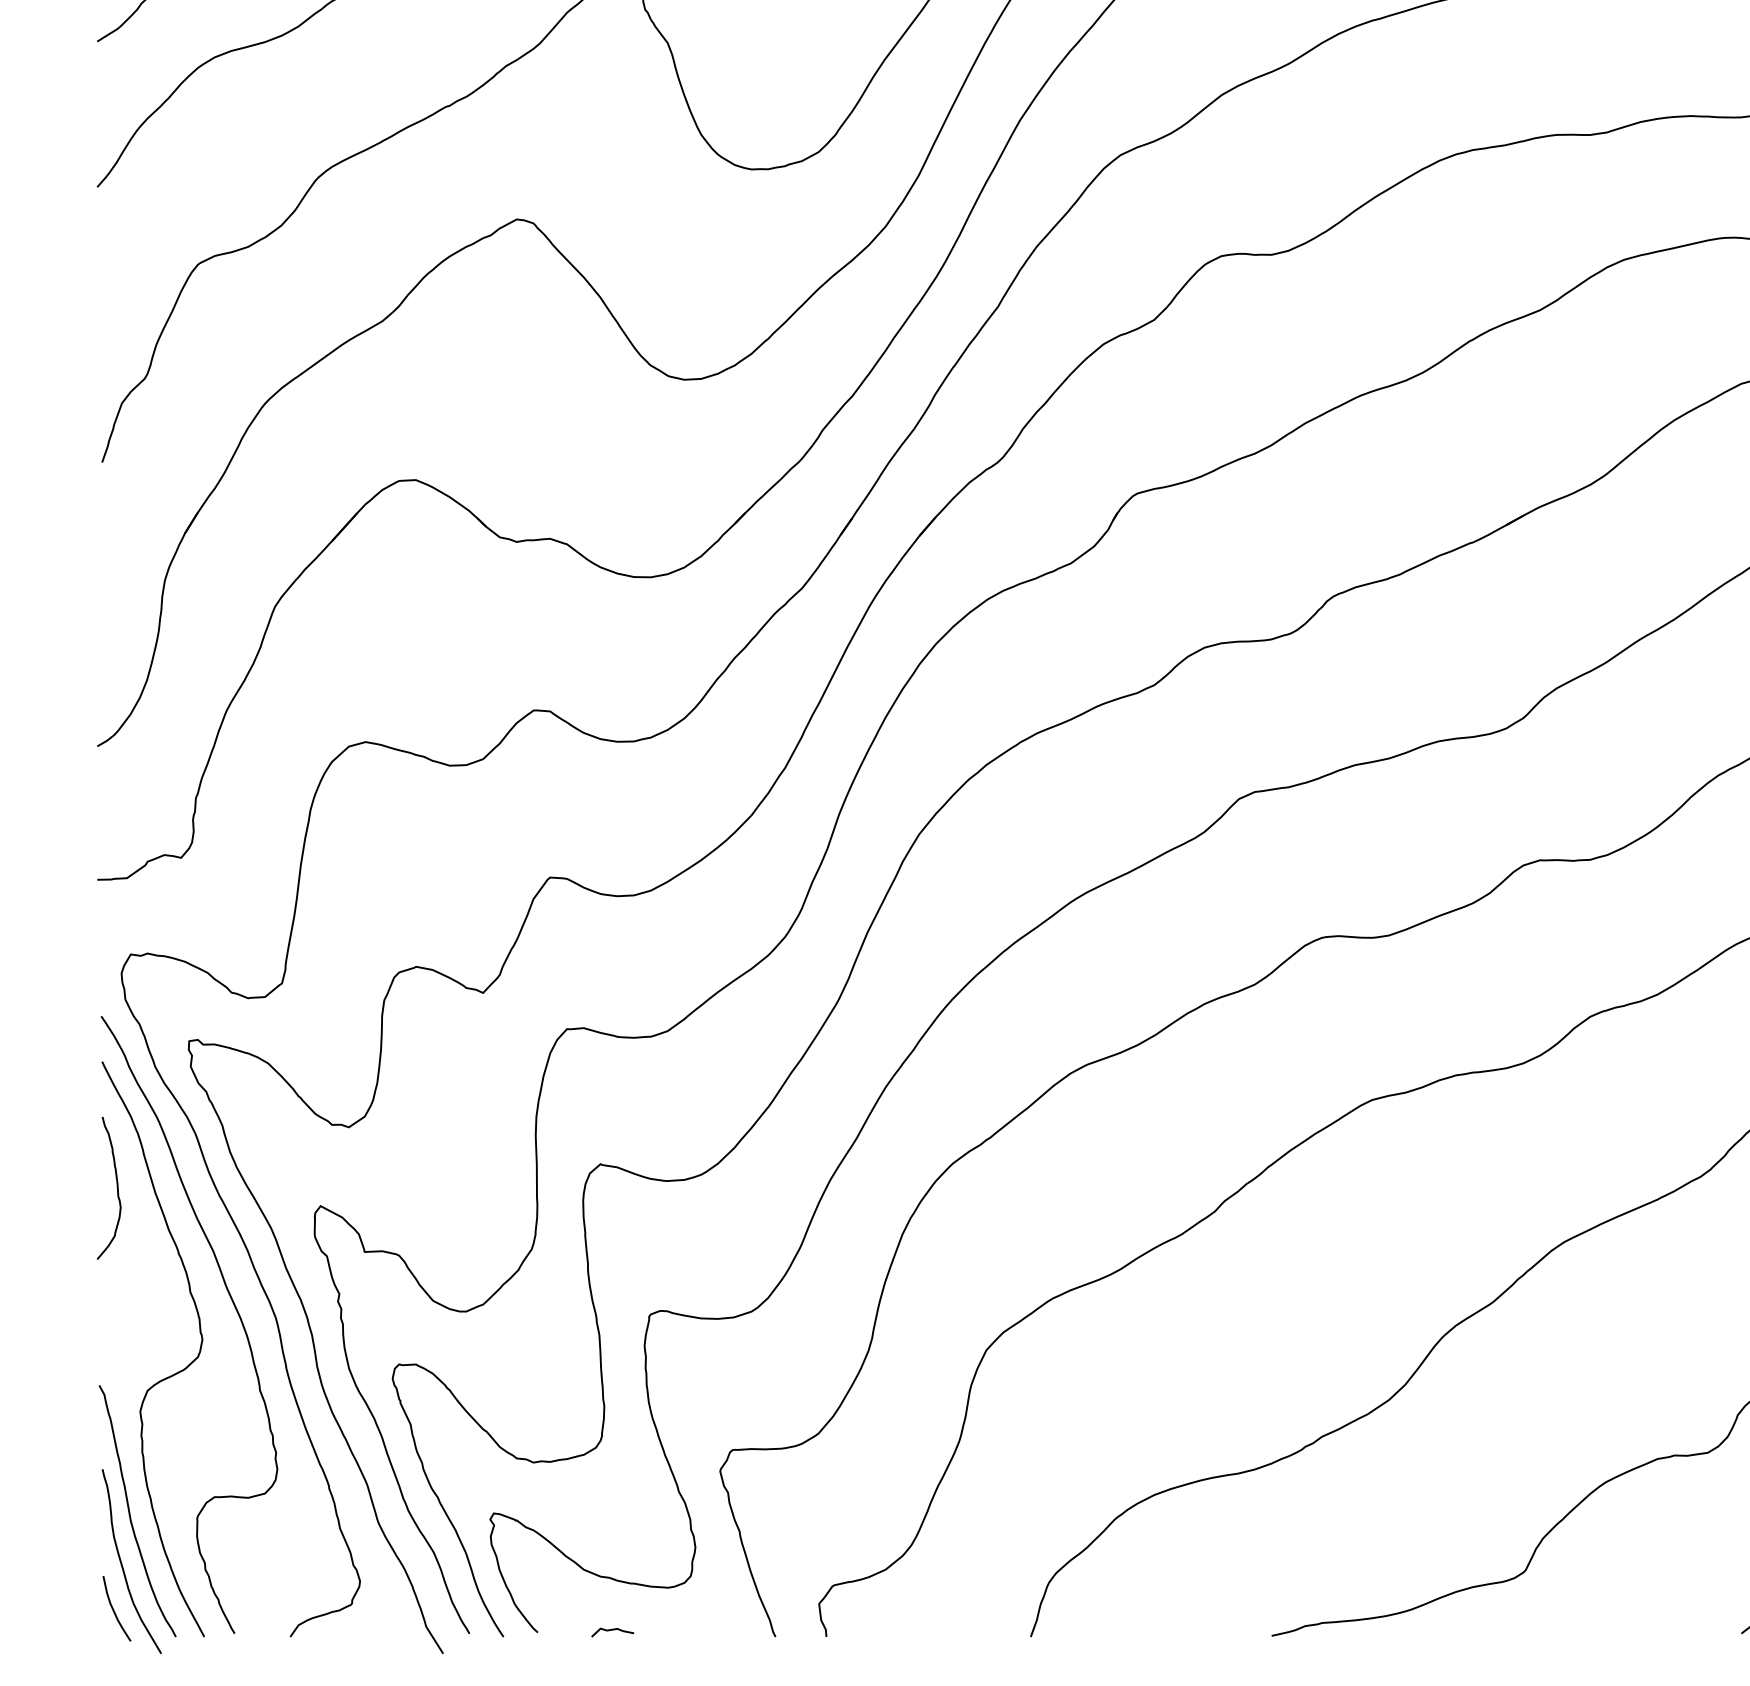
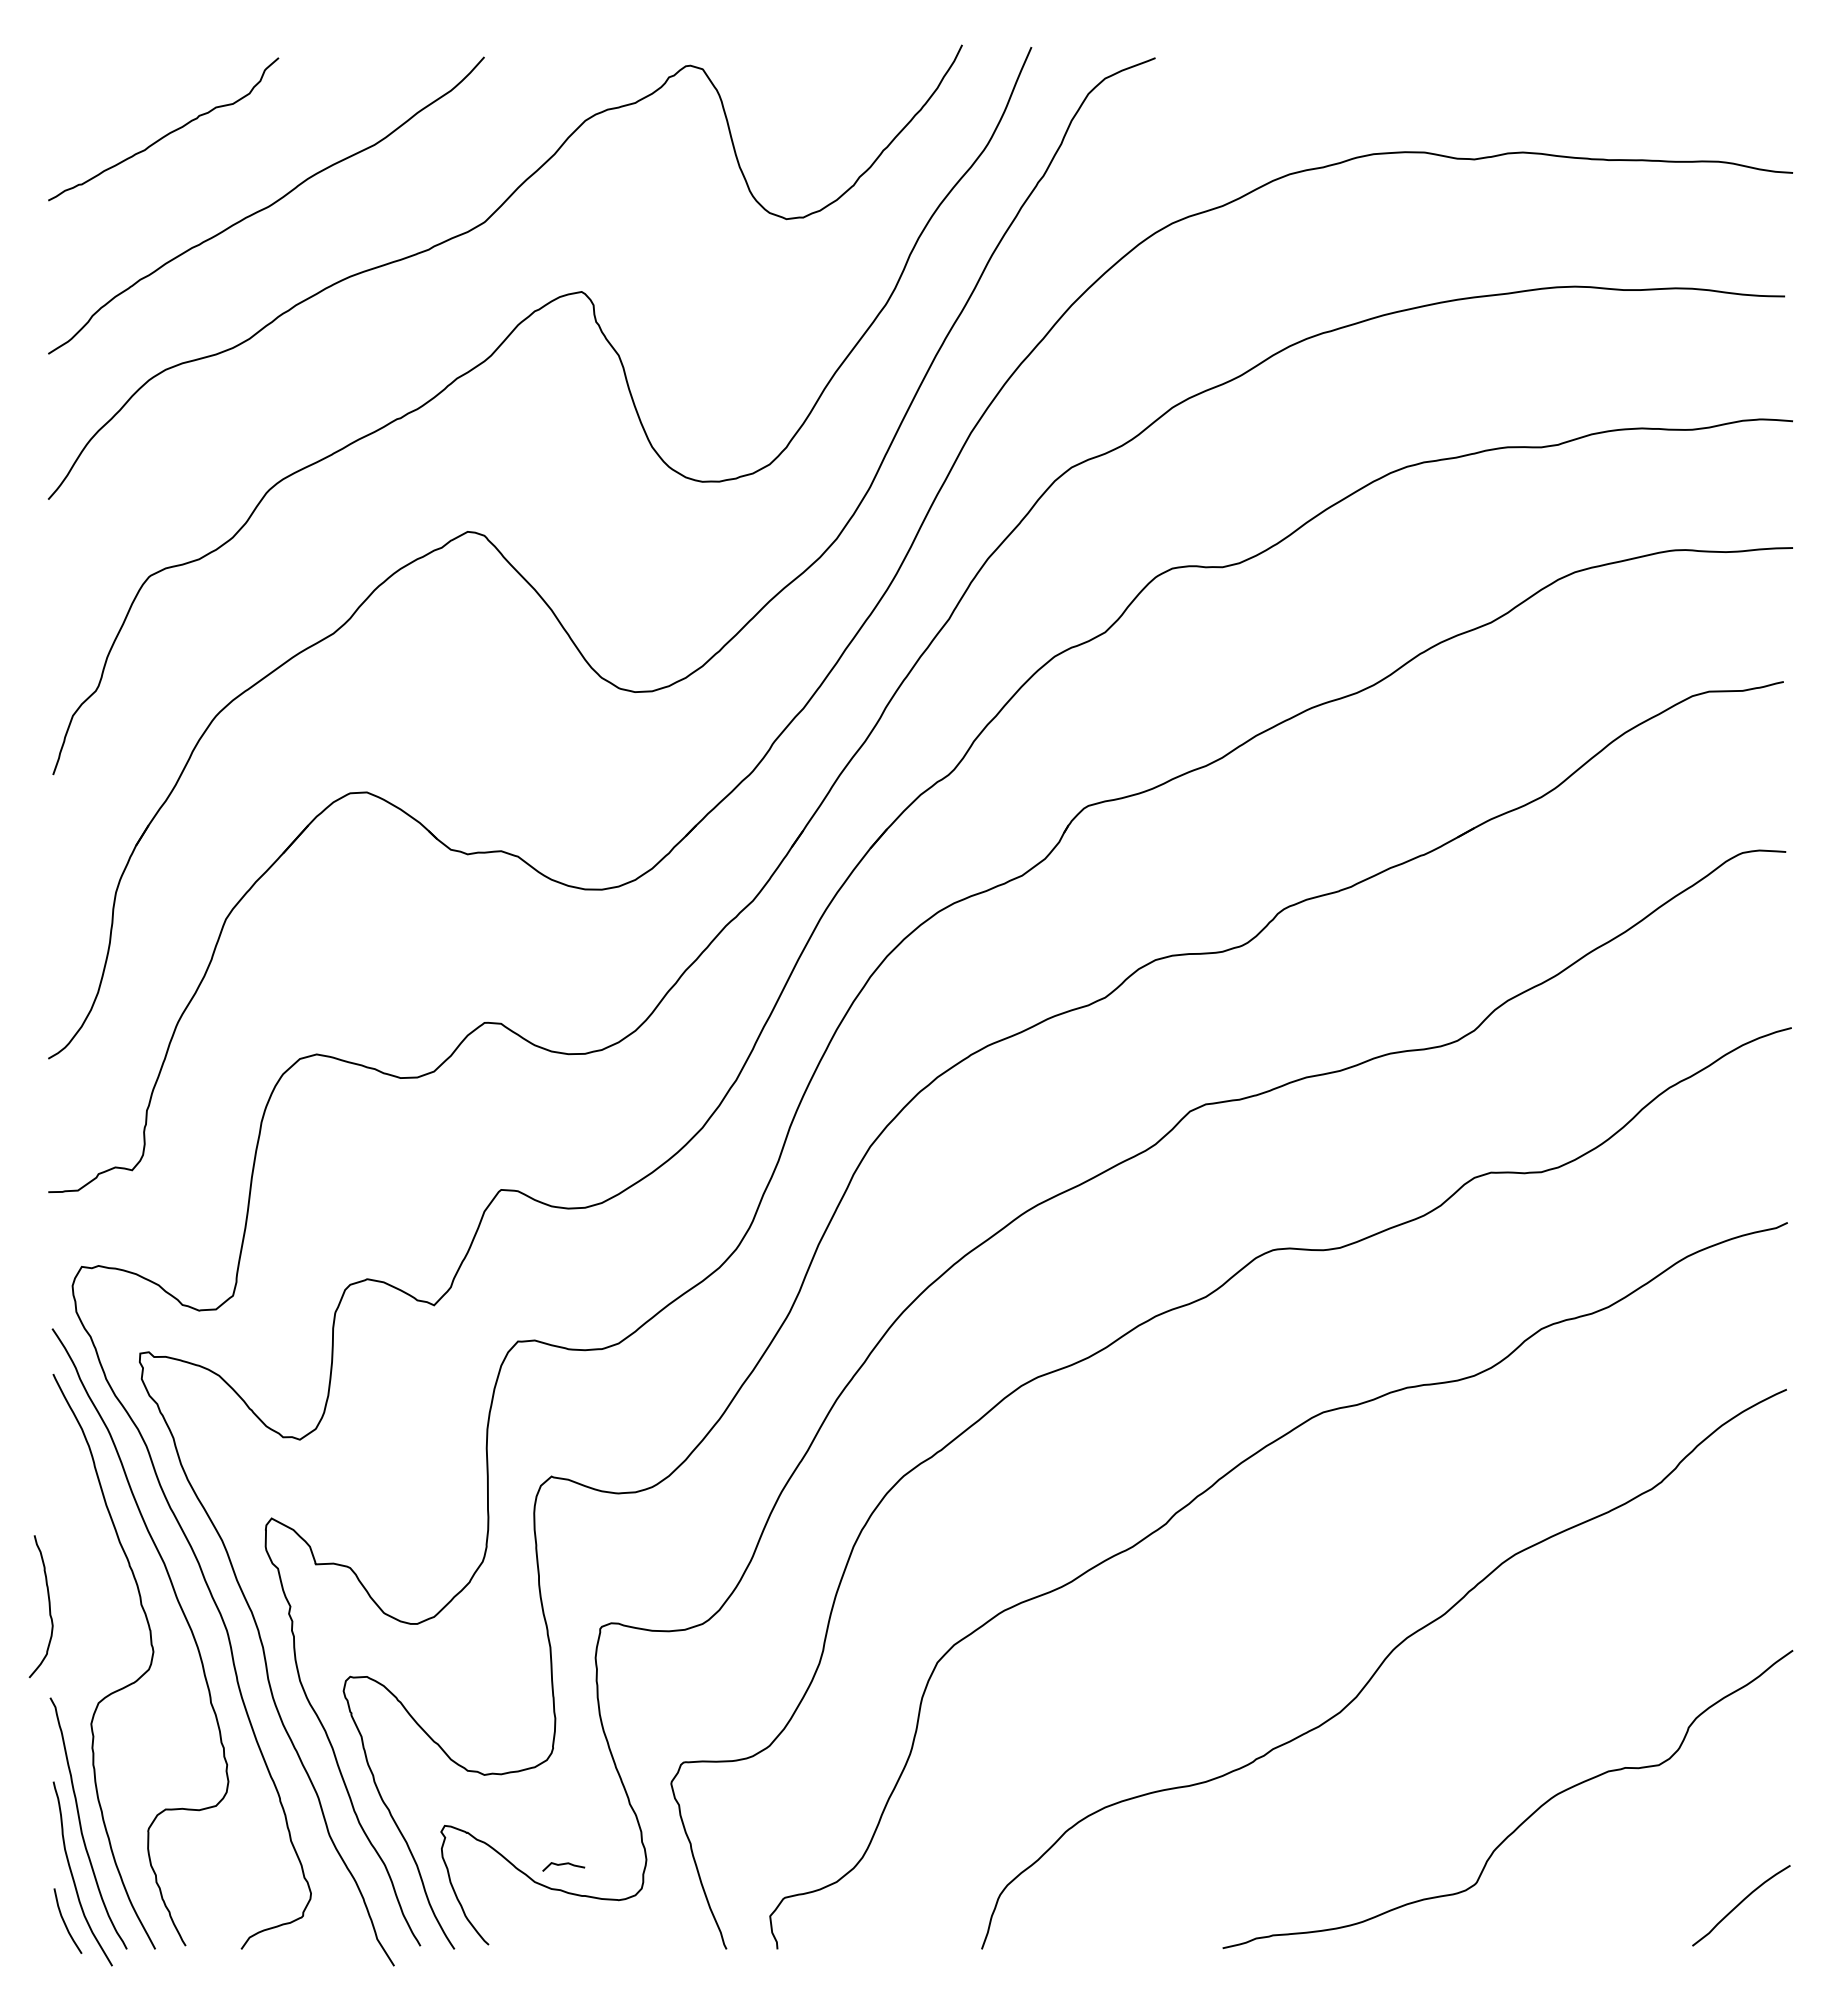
curve: (116, 1188) -> (48, 1606), moved
curve: (611, 1631) -> (562, 1865), moved

